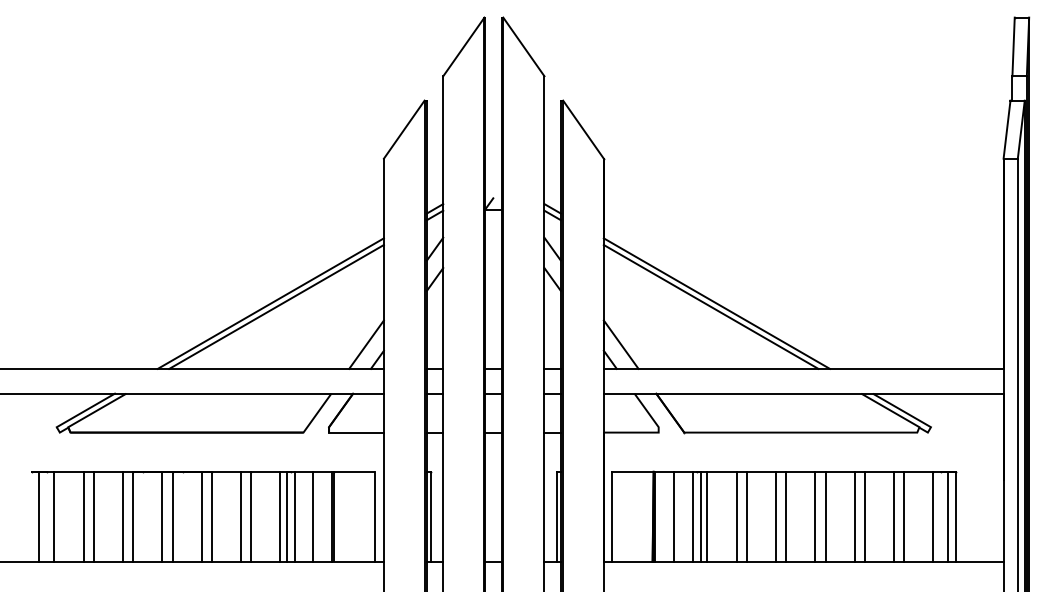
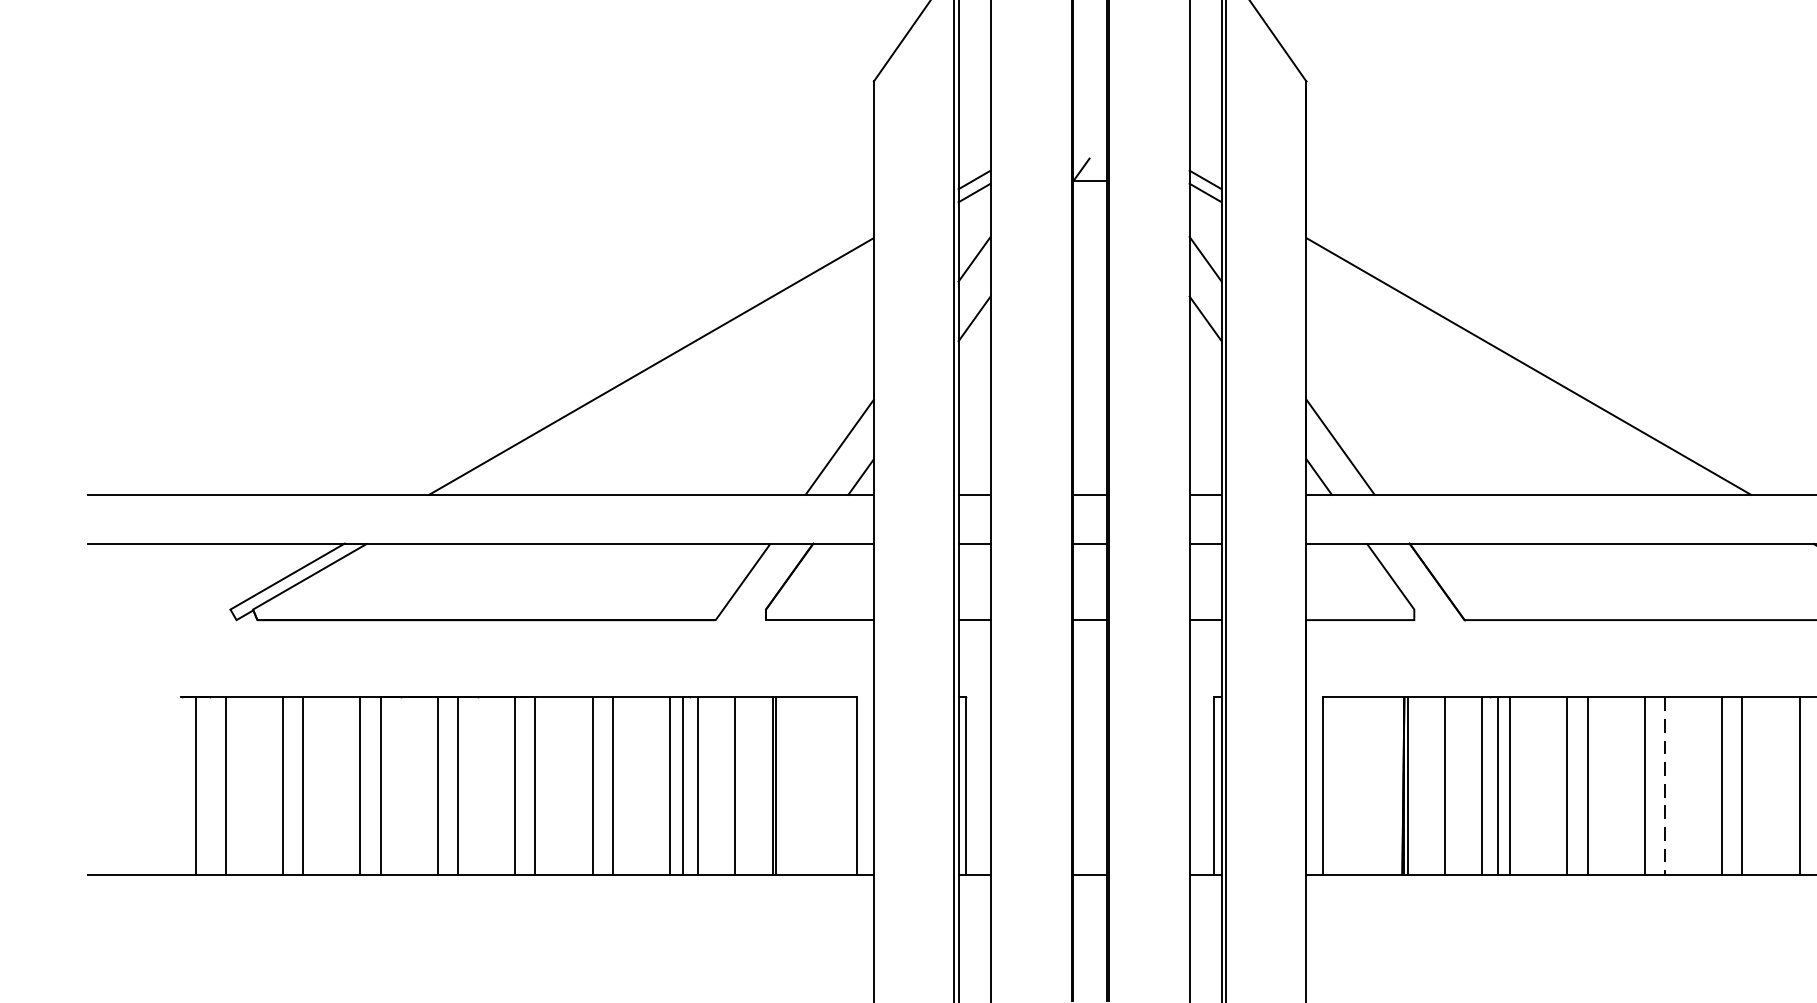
line: (276, 306) -> (662, 372), removed
line: (710, 306) -> (1516, 372), removed
line: (786, 517) -> (1665, 787), solid -> dashed

